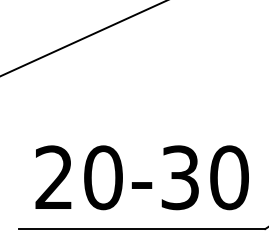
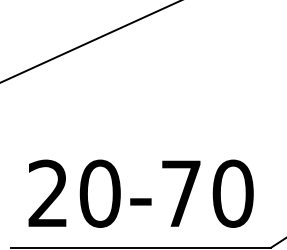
text: (179, 177) -> (180, 193), 20-30 -> 20-70

